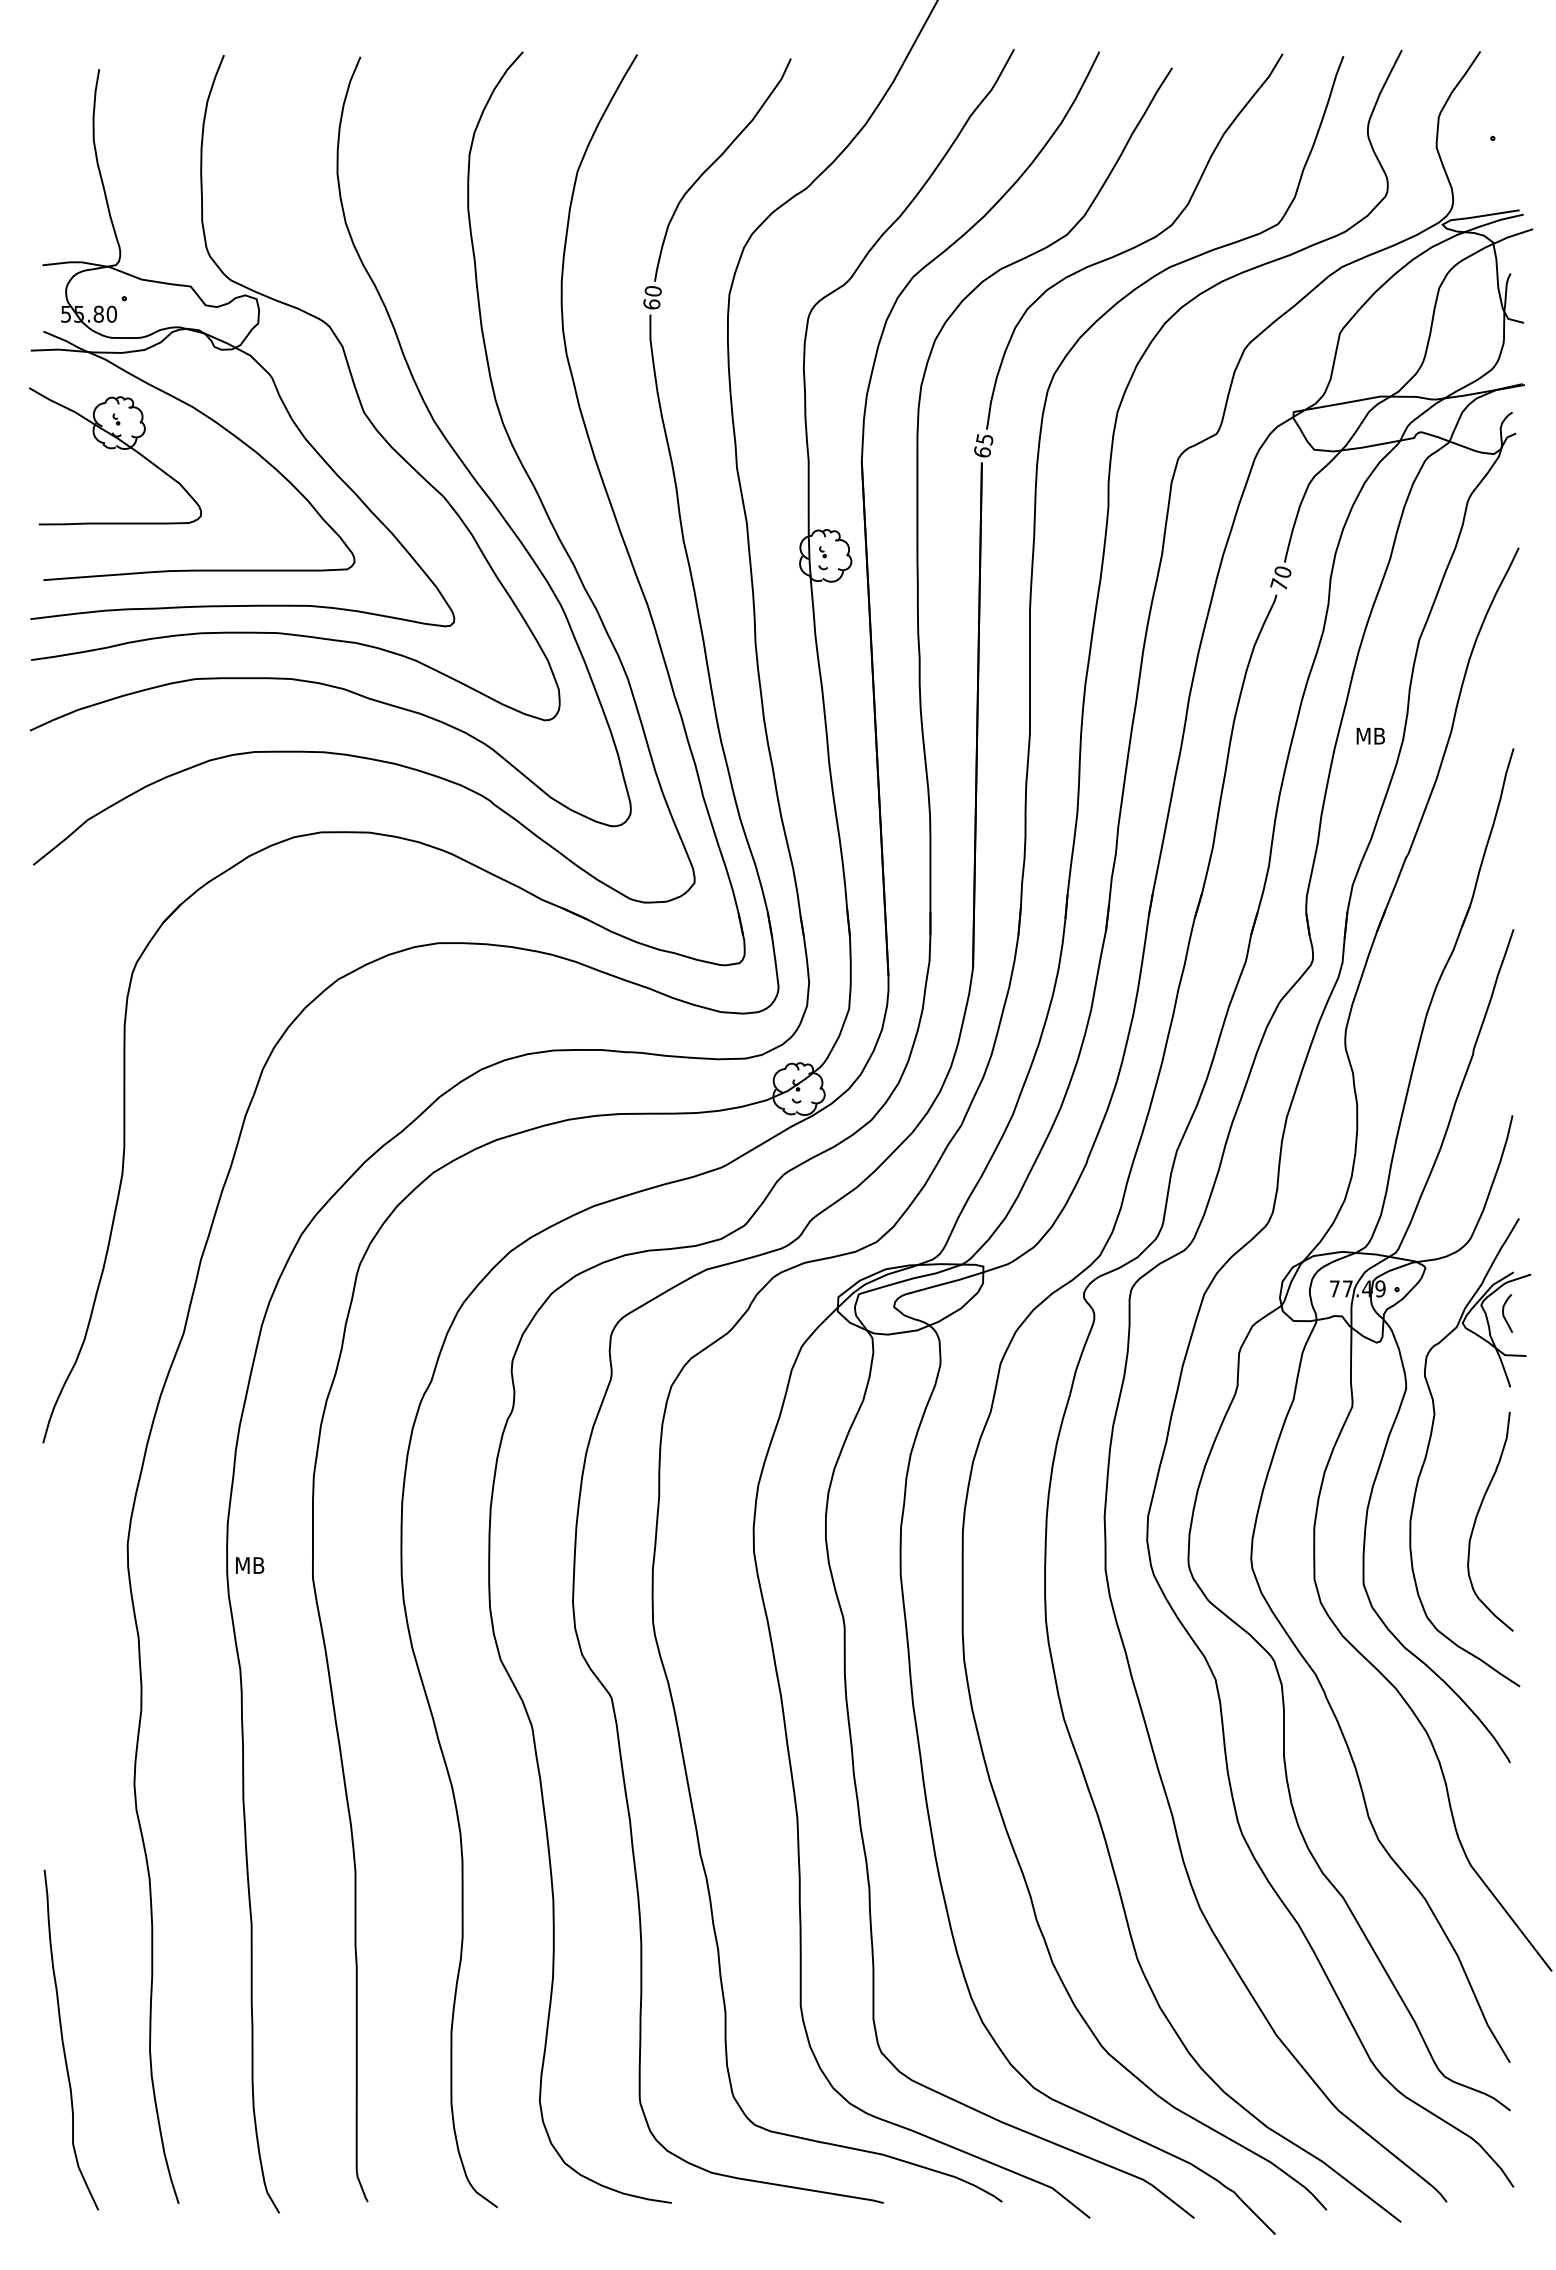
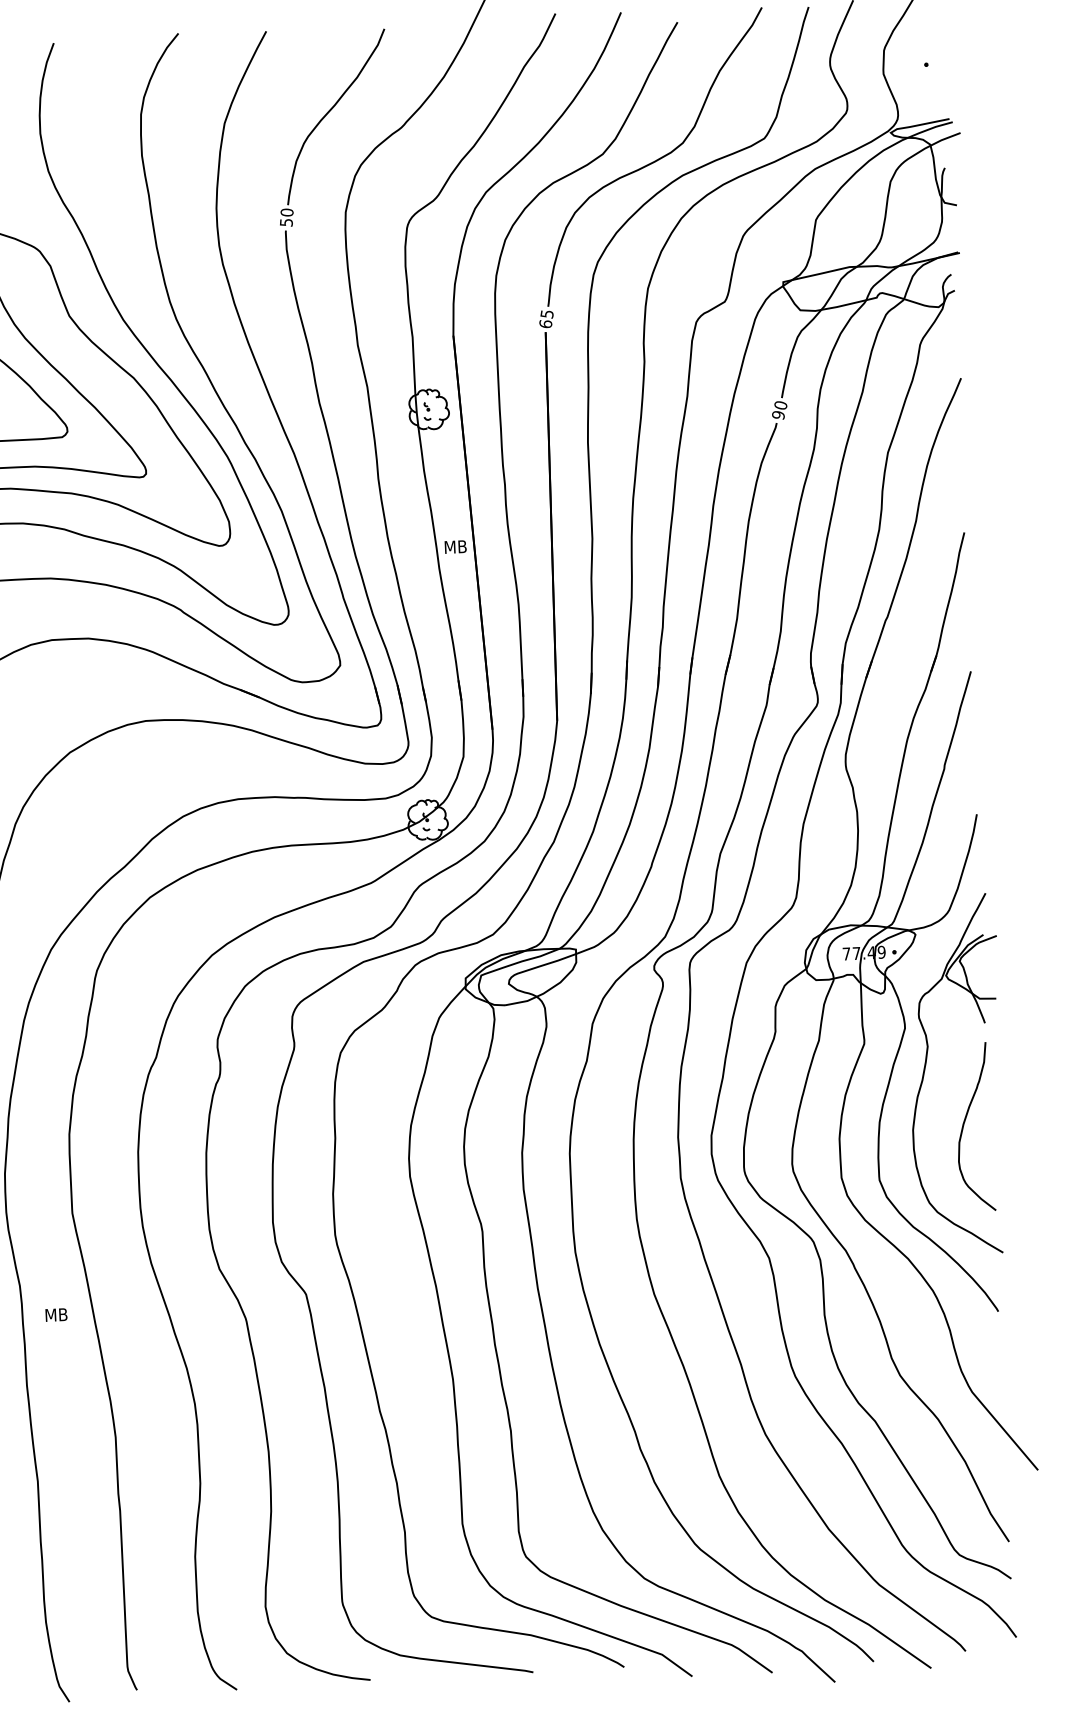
text: (651, 304) -> (286, 222), 60 -> 50
text: (1278, 584) -> (777, 415), 70 -> 90
text: (1370, 735) -> (455, 546), moved
curve: (1504, 1313) -> (977, 966), removed
text: (250, 1565) -> (56, 1314), moved

